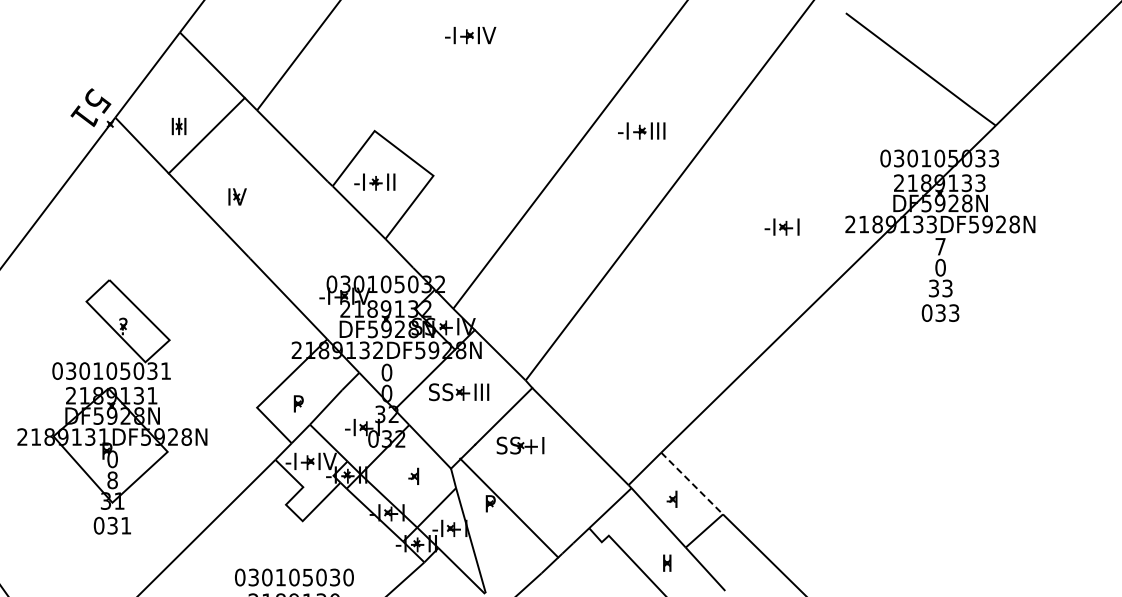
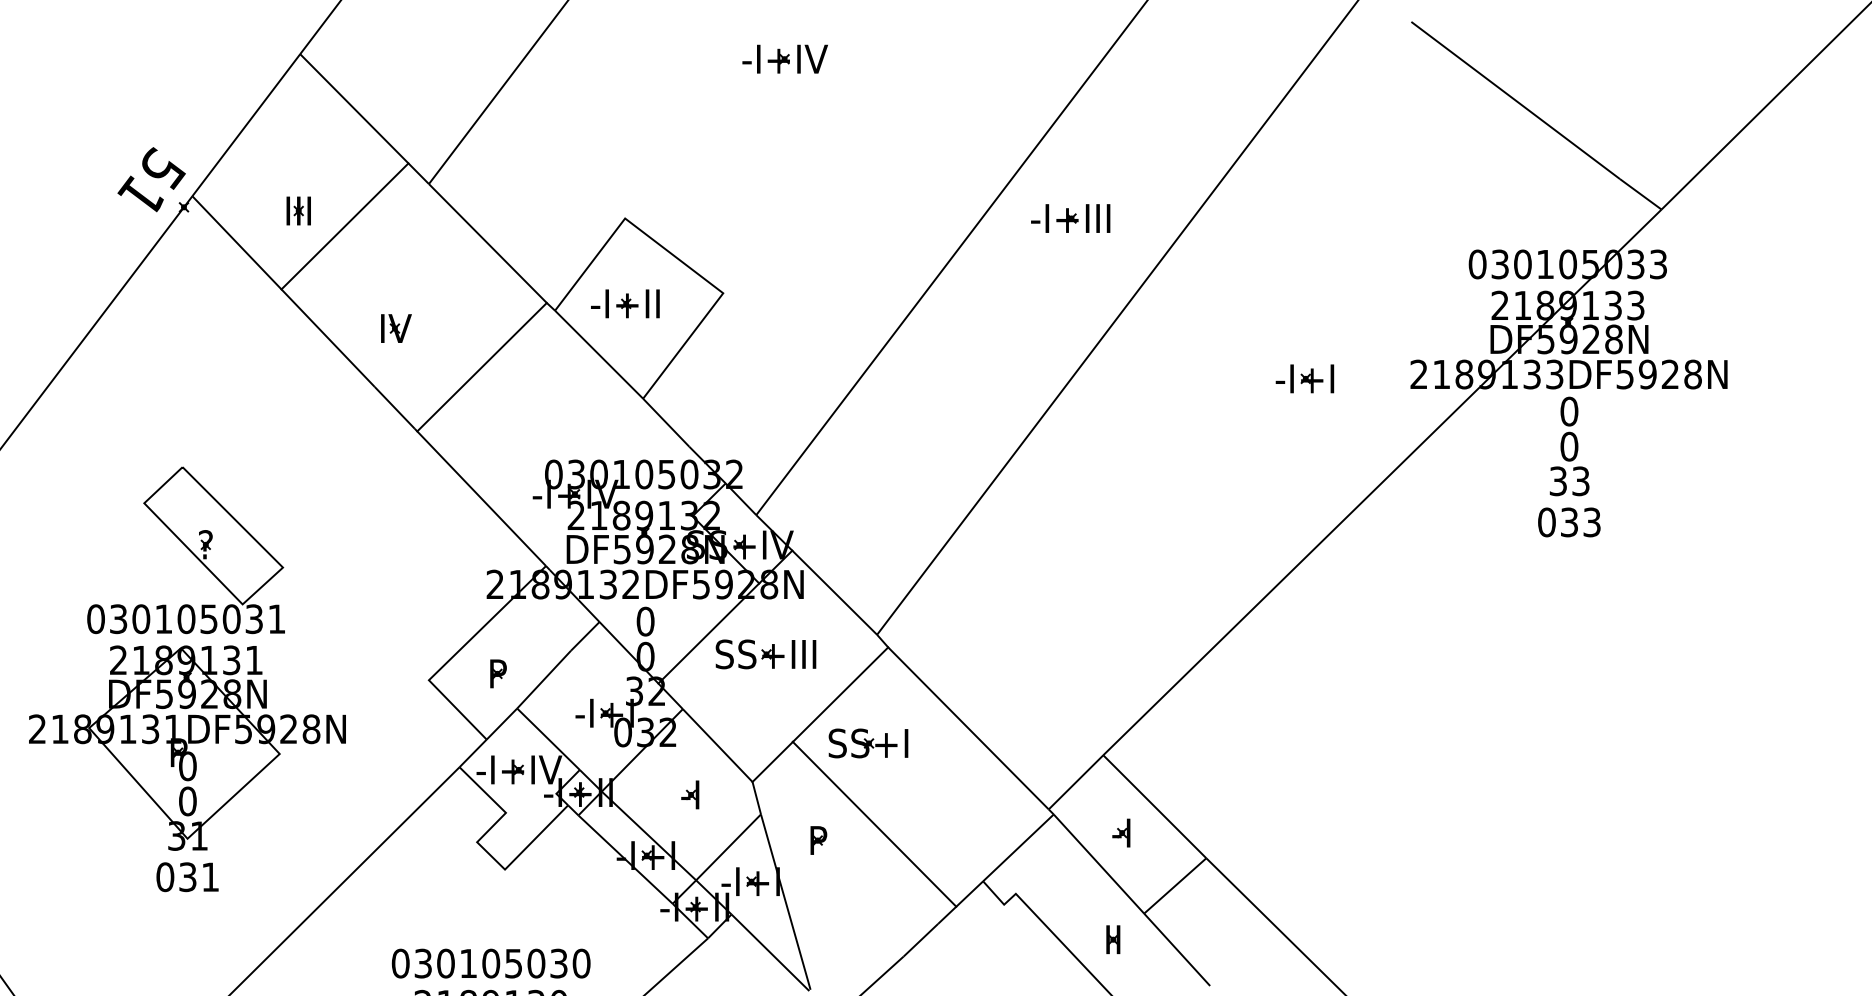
line: (288, 219) -> (481, 366), added
text: (940, 246) -> (1569, 411), 7 -> 0
text: (112, 479) -> (187, 800), 8 -> 0
line: (692, 483) -> (1155, 806), dashed -> solid
line: (509, 507) -> (875, 823), moved

